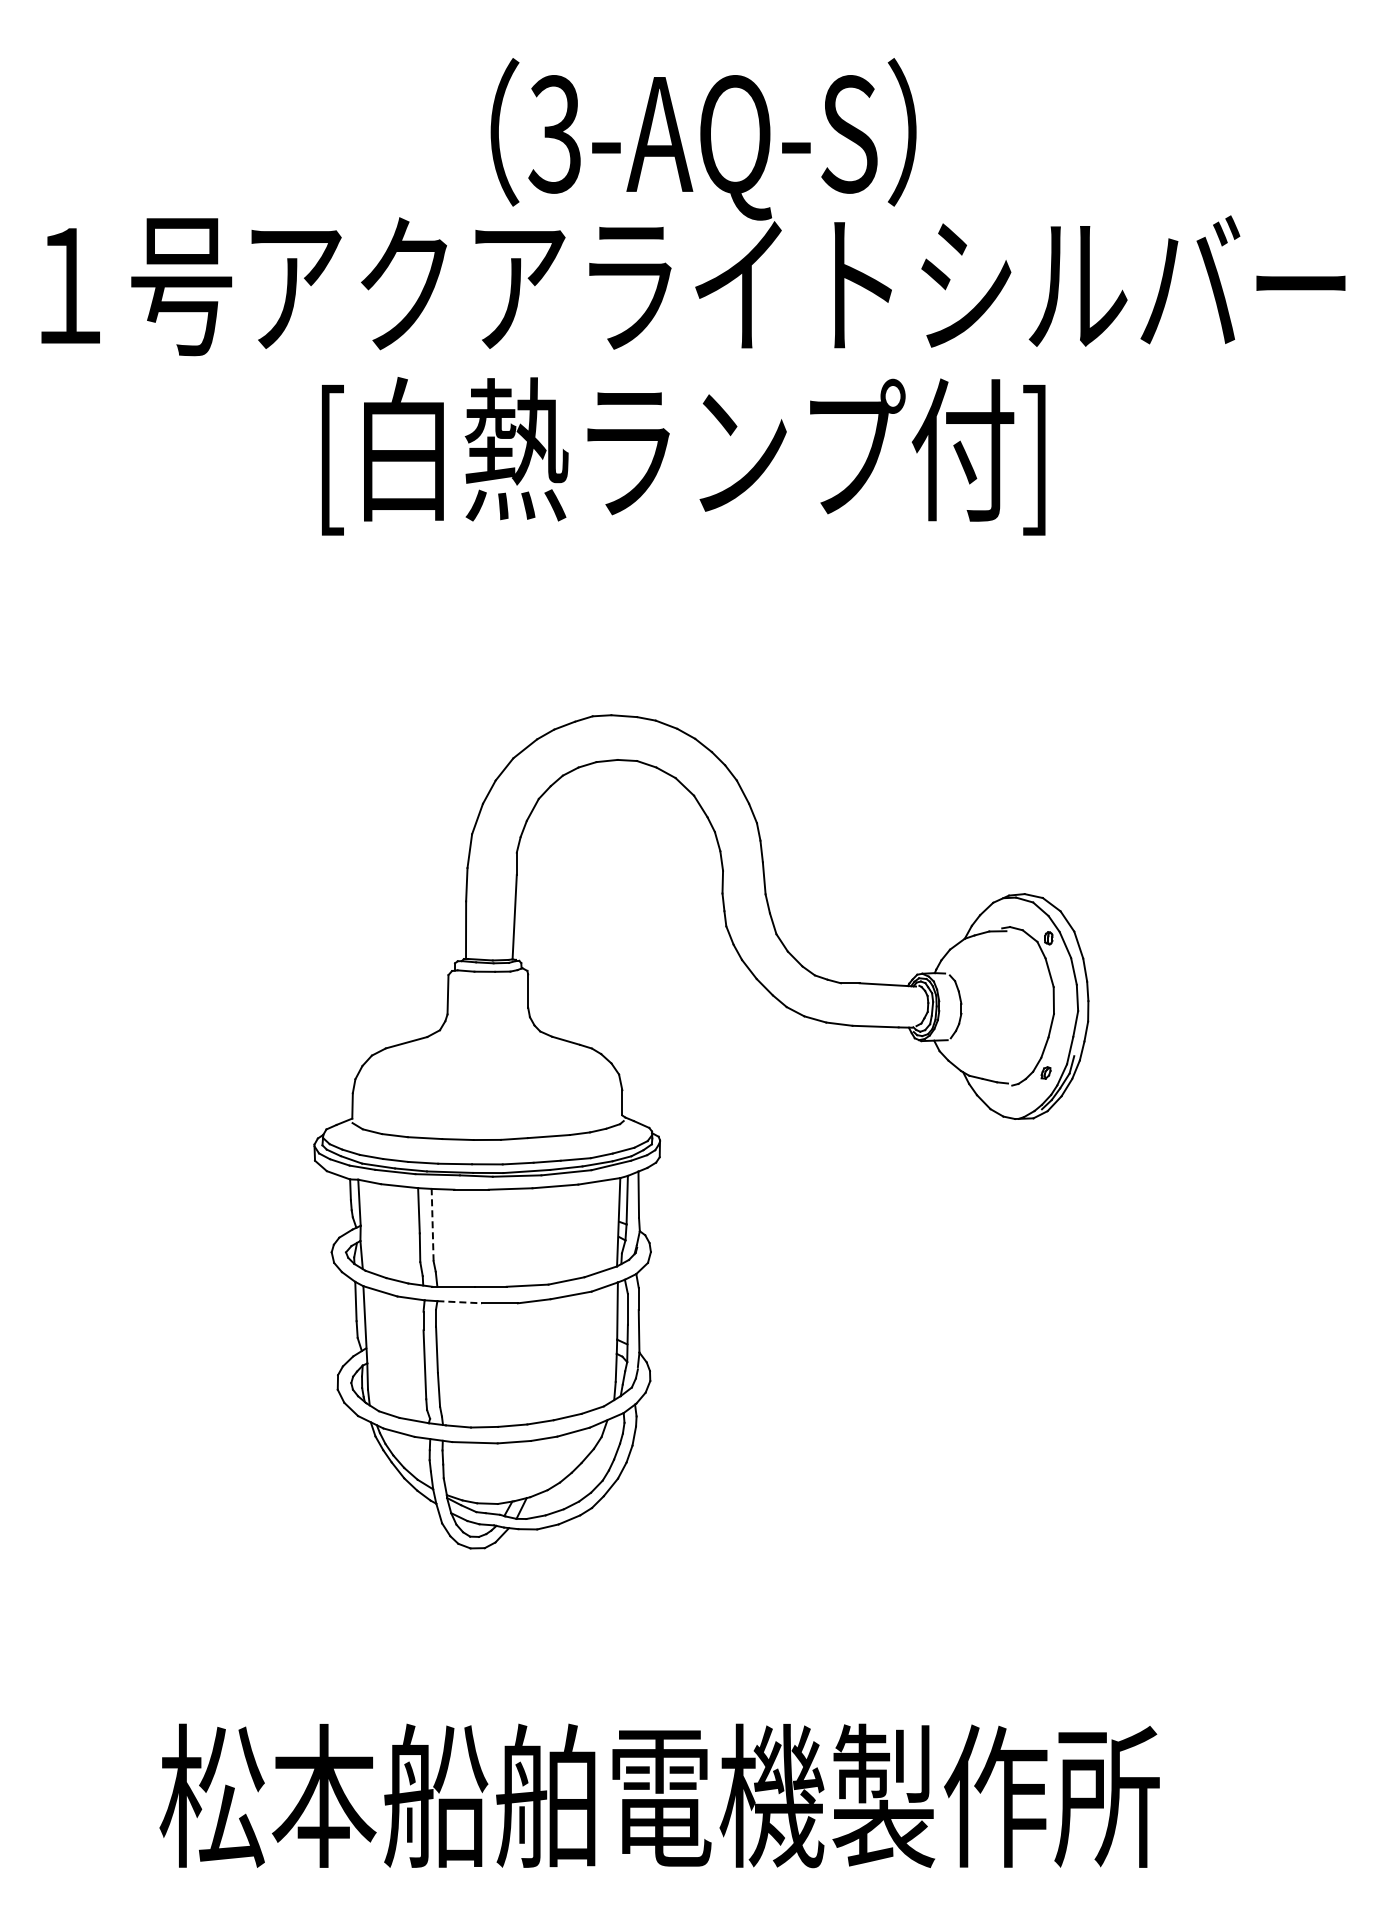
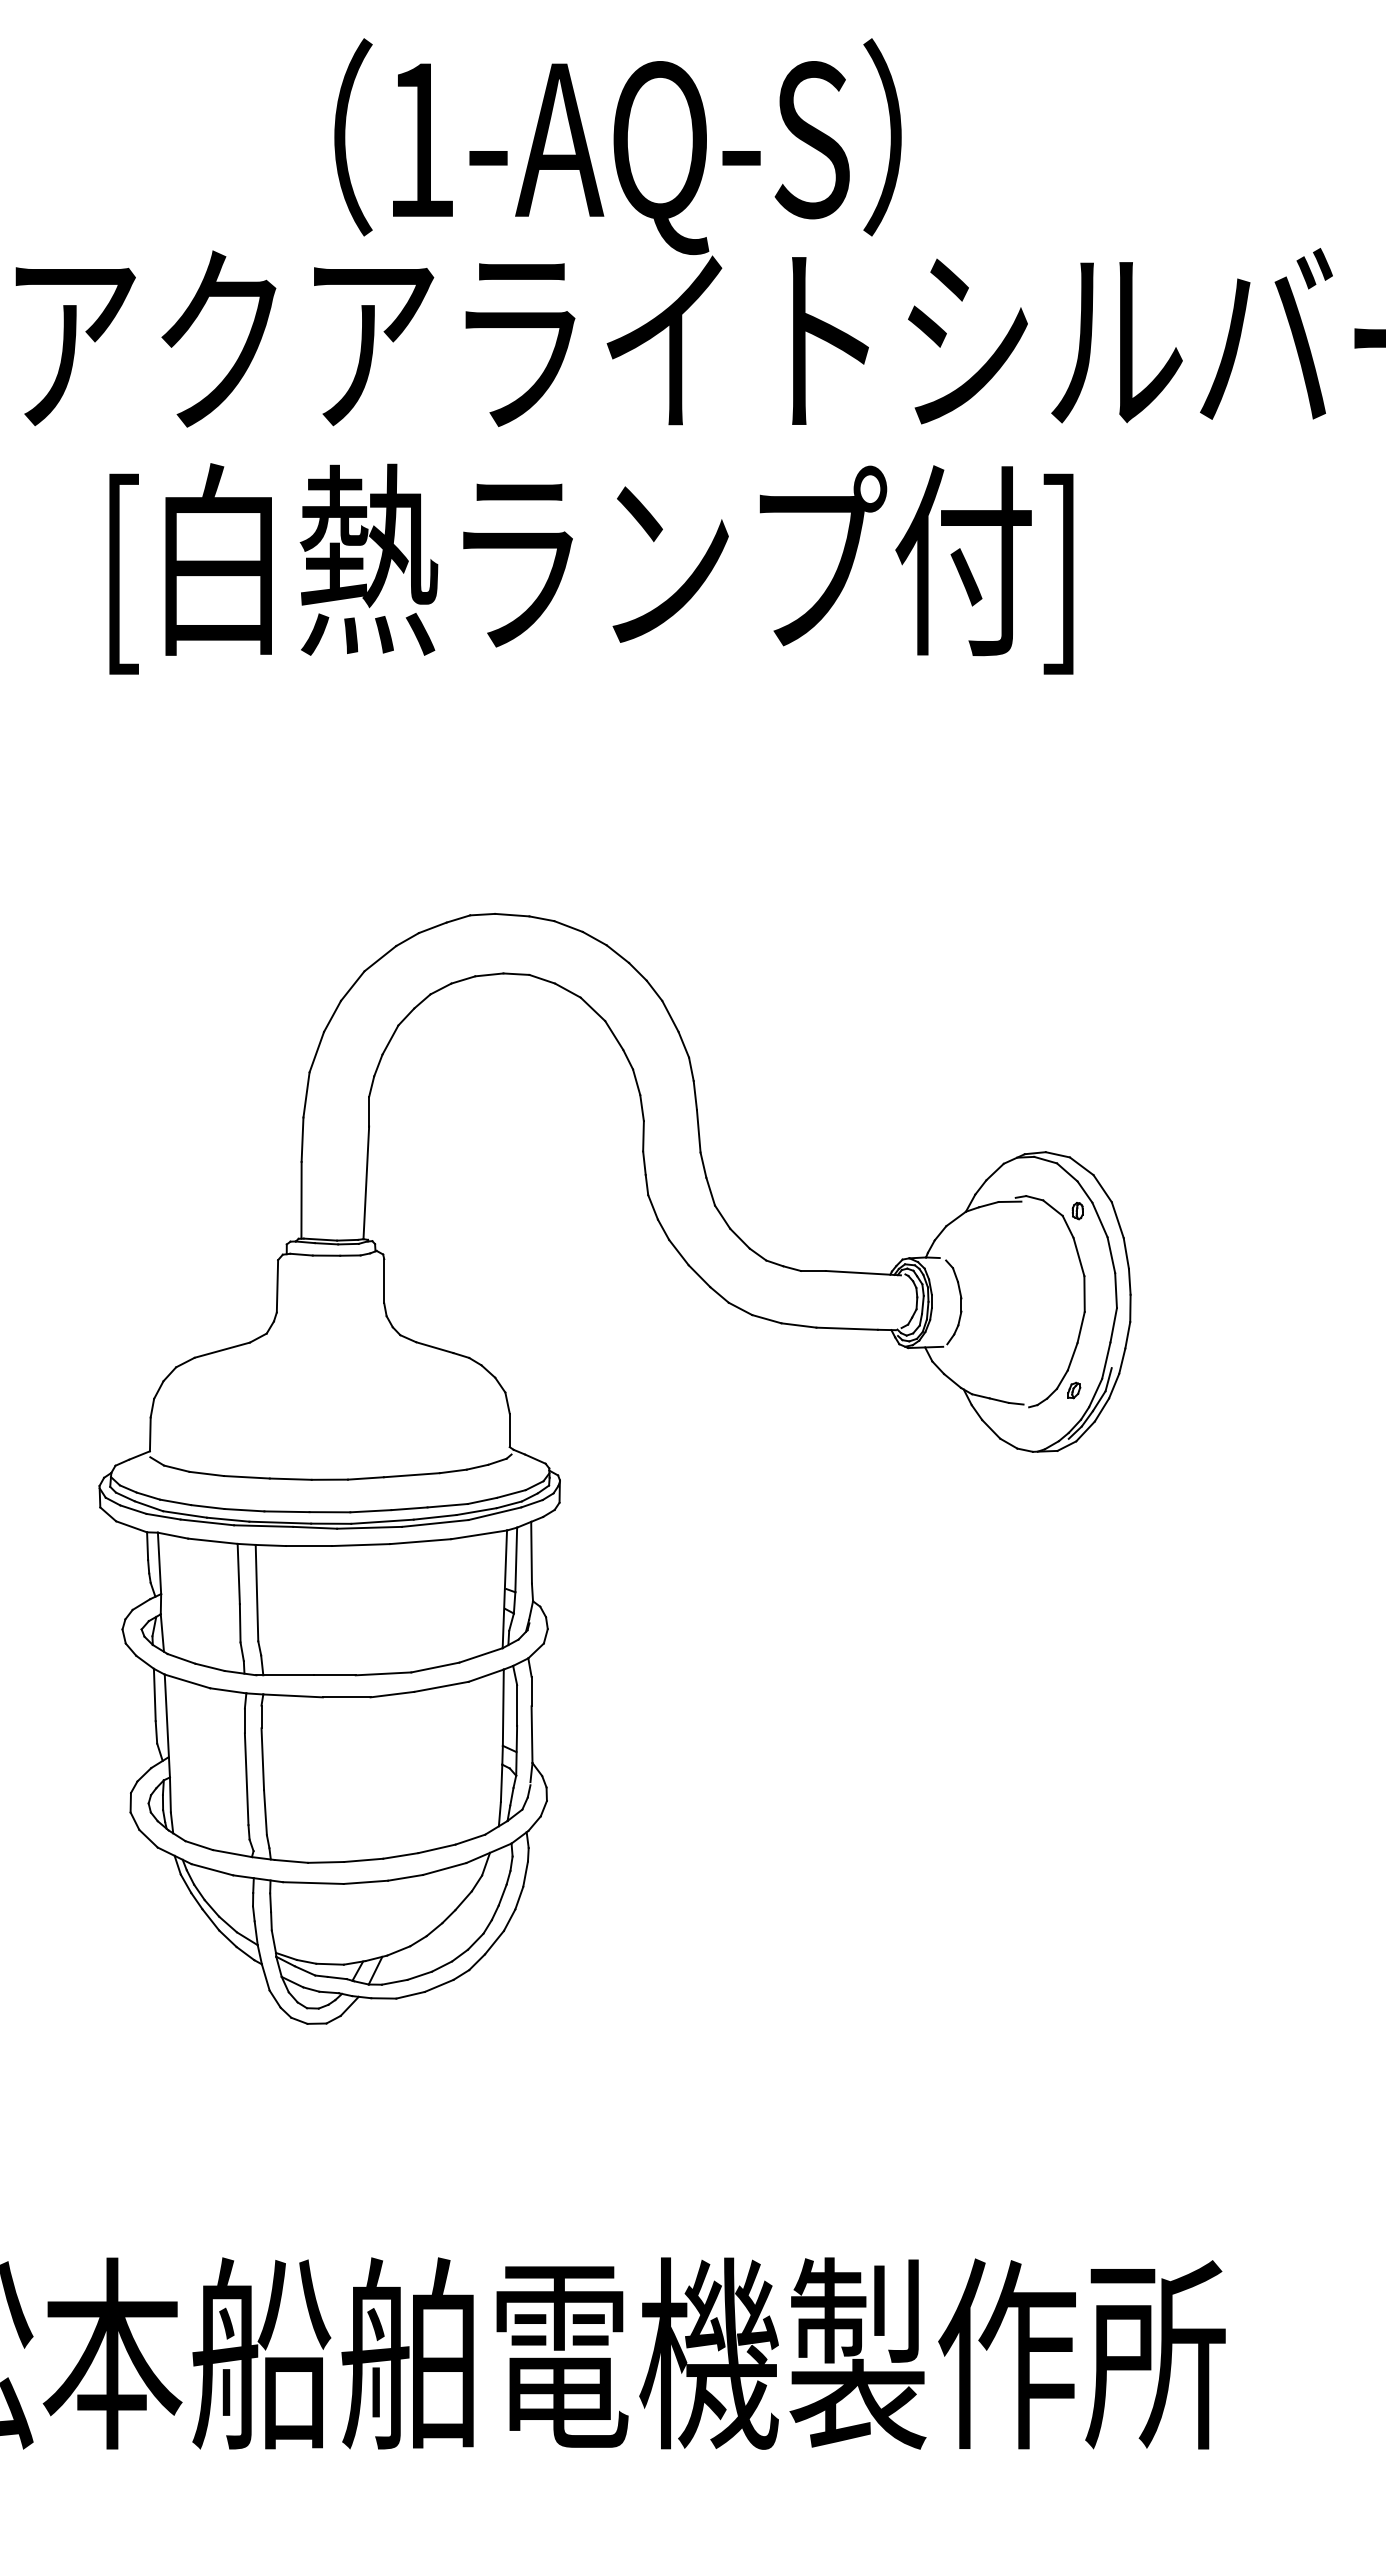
text: (554, 134) -> (419, 140), 3-AQ-S -> 1-AQ-S
line: (432, 1224) -> (256, 1592), dashed -> solid
line: (460, 1302) -> (294, 1696), dashed -> solid

